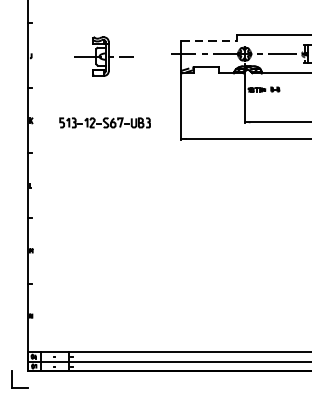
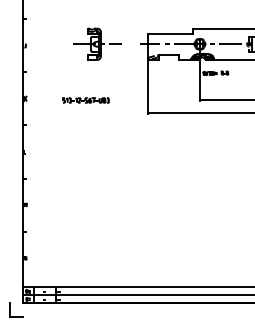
line: (208, 41) -> (170, 33), dashed -> solid
part: (104, 55) -> (97, 43), moved
part: (104, 123) -> (85, 100), size x0.62

